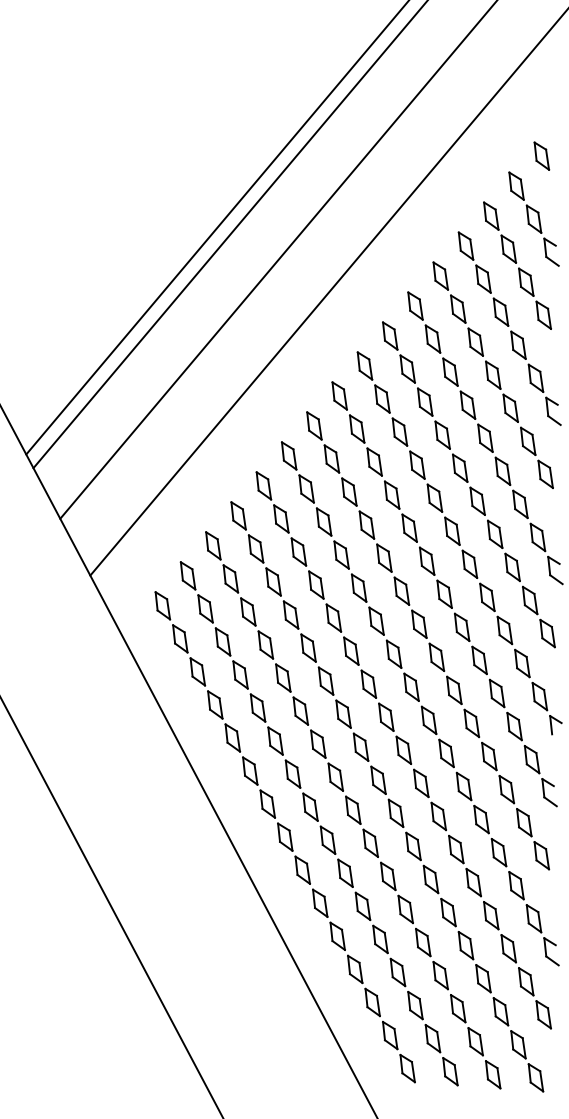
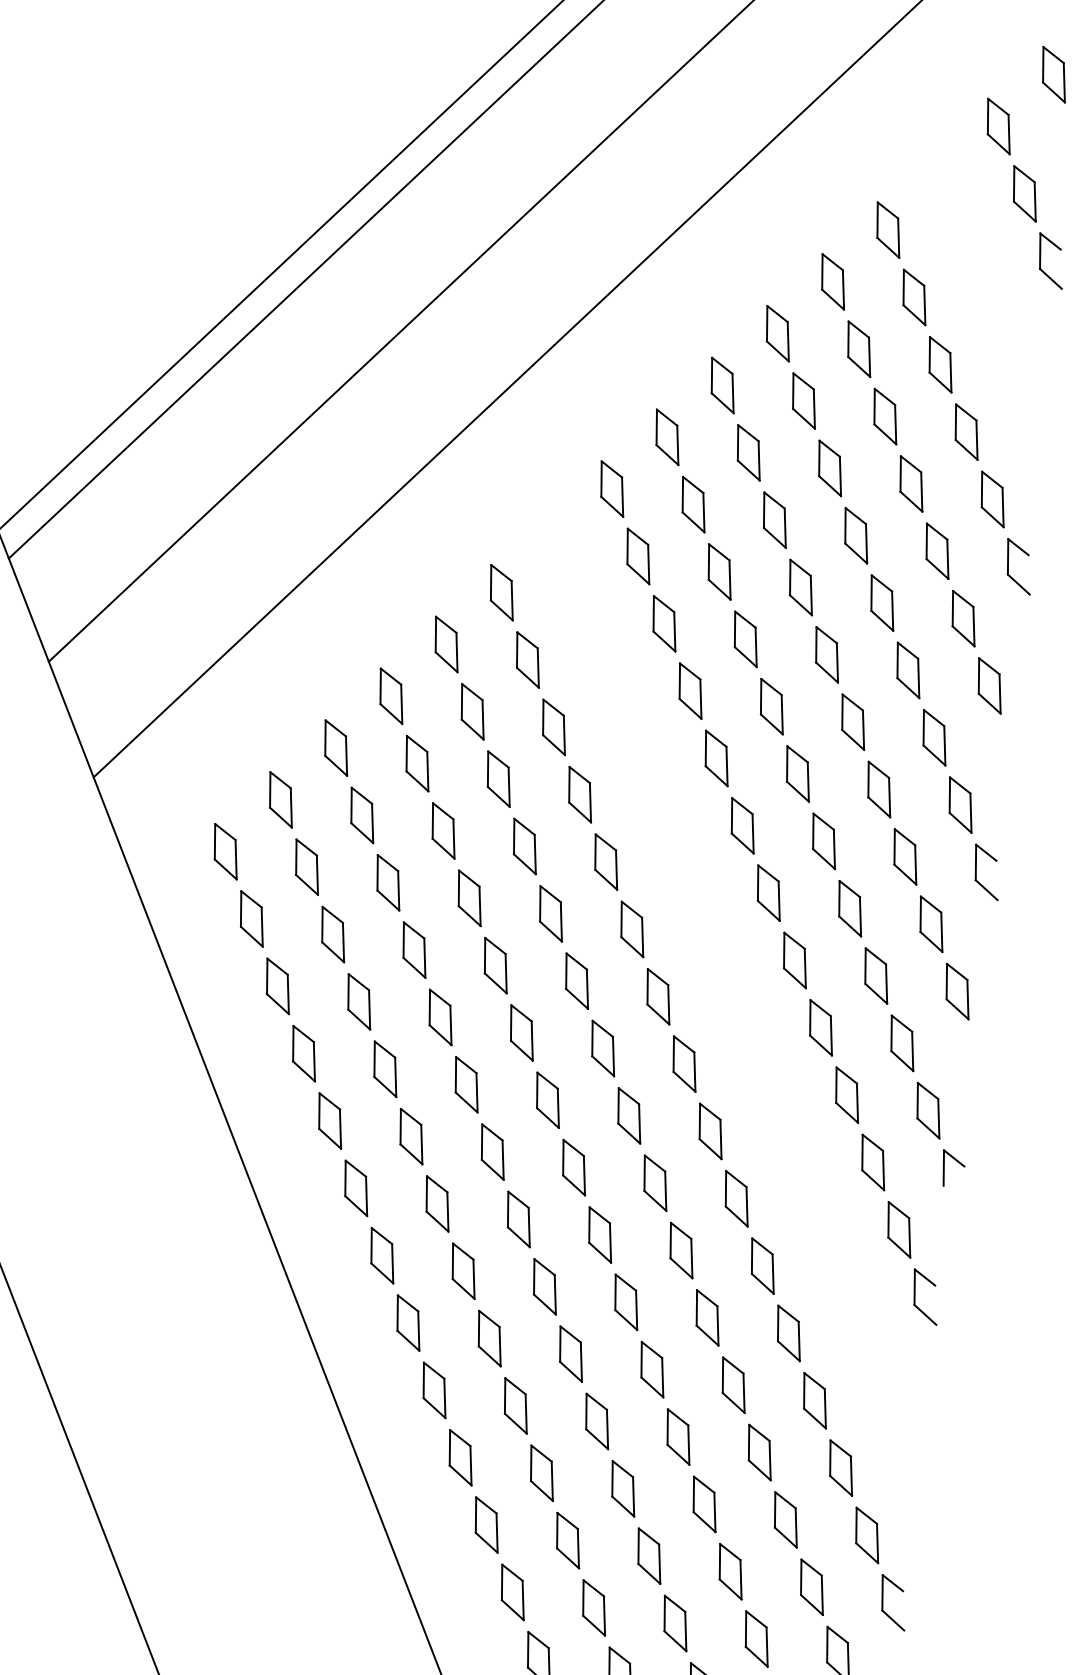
part: (517, 265) -> (982, 278), removed
part: (428, 640) -> (727, 978), removed

